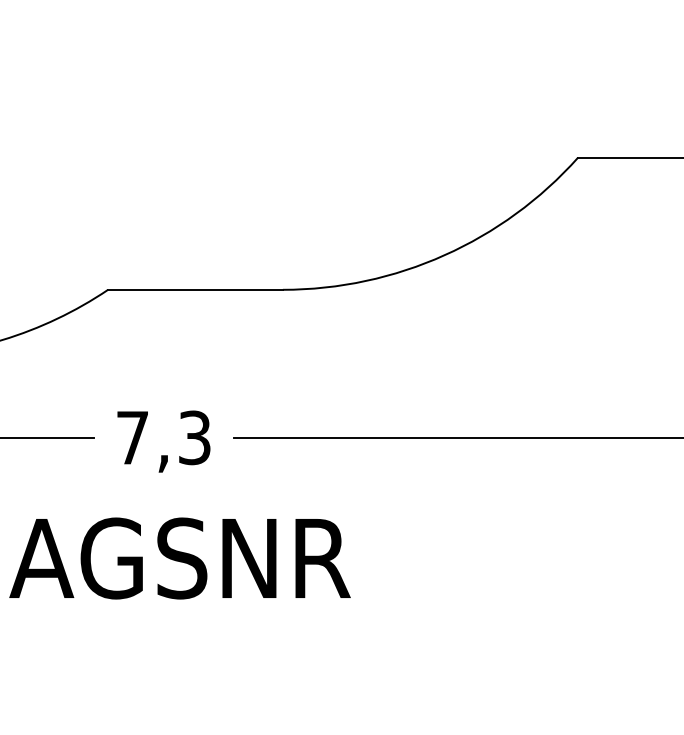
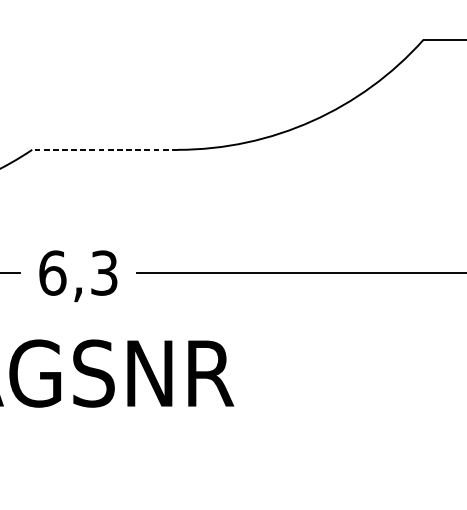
line: (195, 289) -> (104, 149), solid -> dashed
text: (132, 437) -> (52, 272), 7,3 -> 6,3

